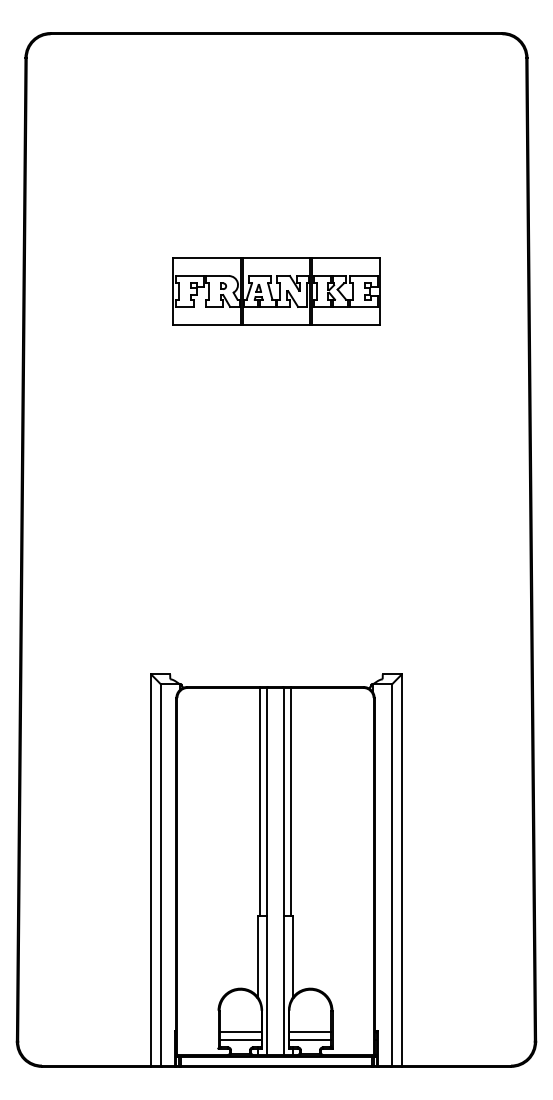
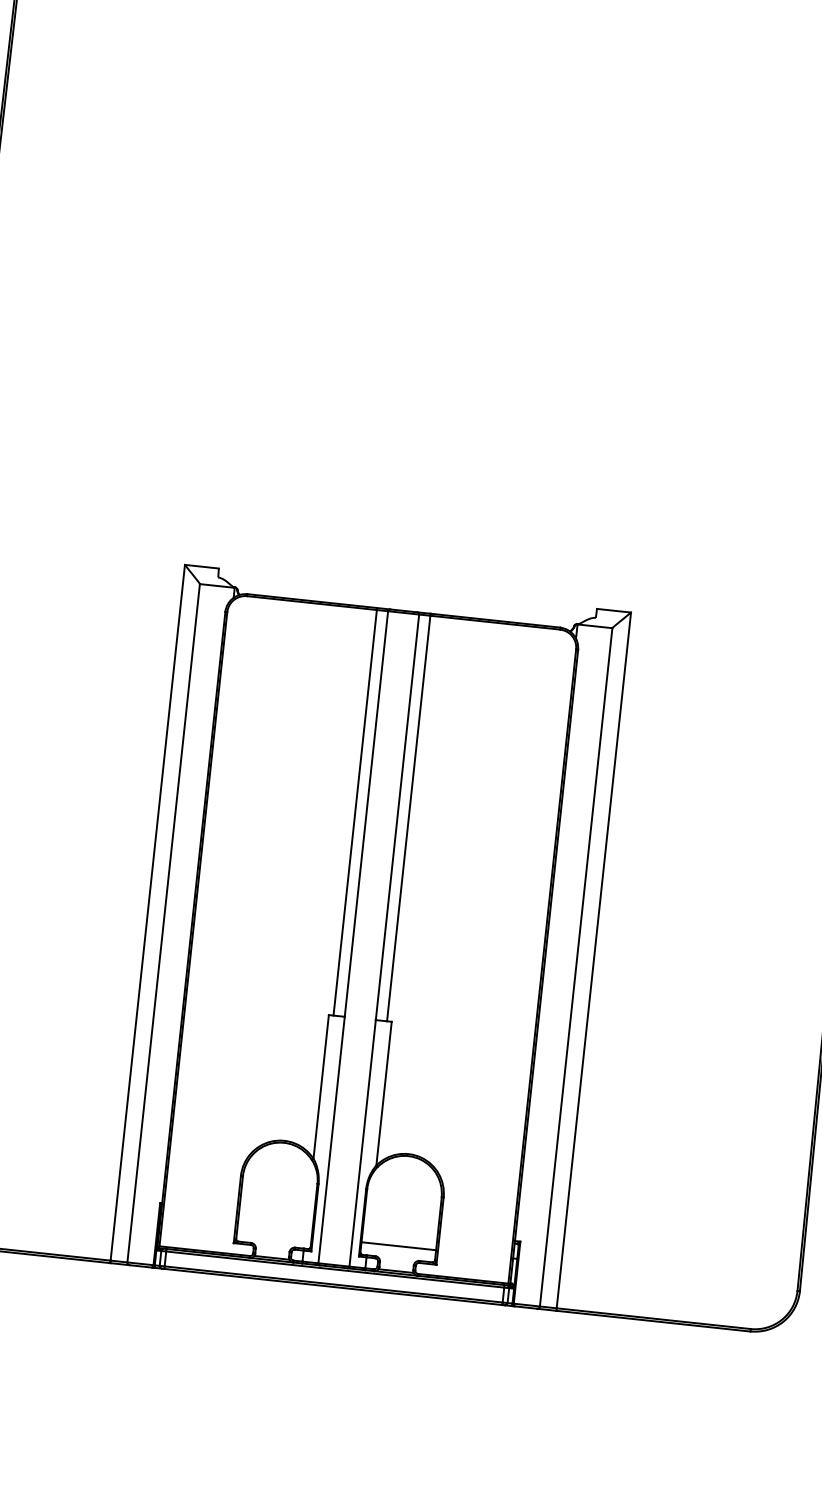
line: (240, 1032) -> (275, 1218), removed
line: (310, 1032) -> (400, 1232), removed
line: (240, 1040) -> (274, 1233), removed

